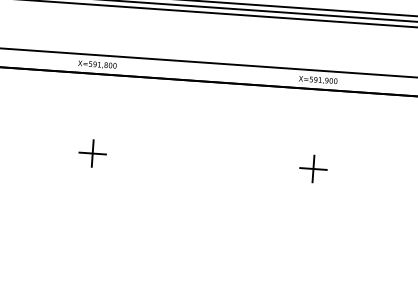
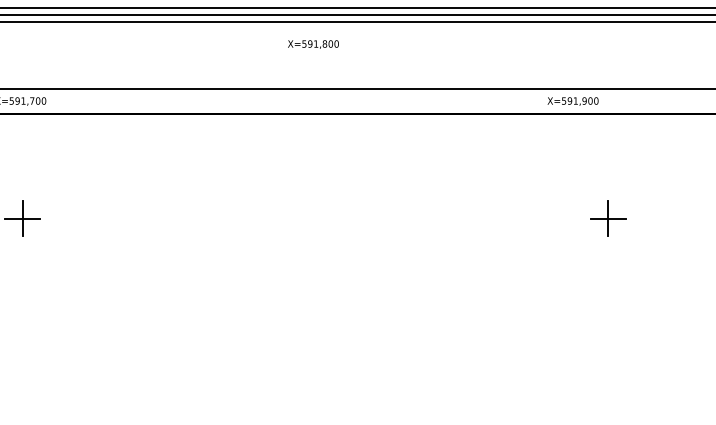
text: (97, 64) -> (313, 44), moved
text: (317, 80) -> (572, 101), moved
part: (92, 153) -> (315, 218), removed

